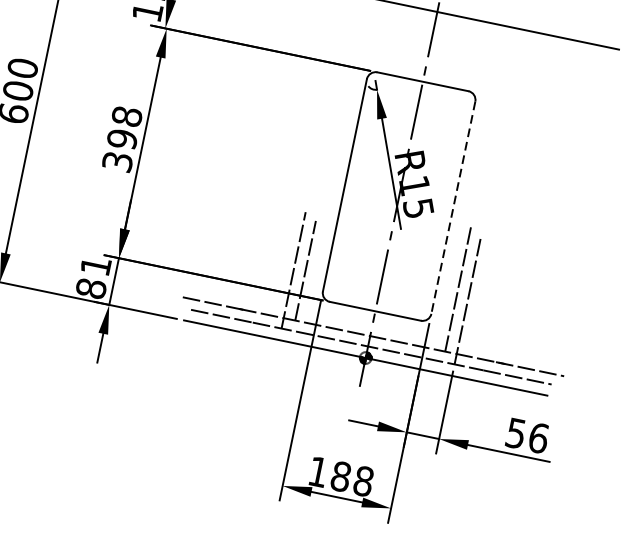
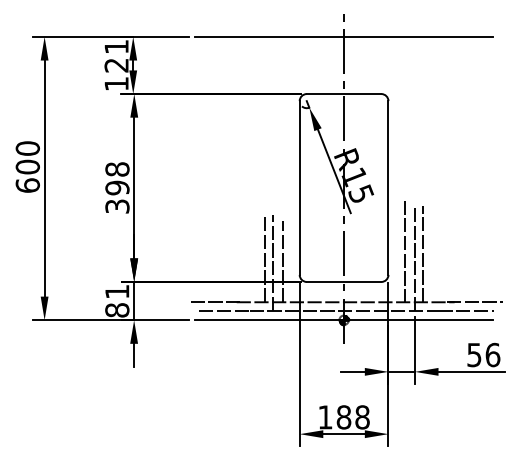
line: (453, 208) -> (388, 188), dashed -> solid
line: (284, 262) -> (264, 258), added
line: (479, 296) -> (423, 253), added

